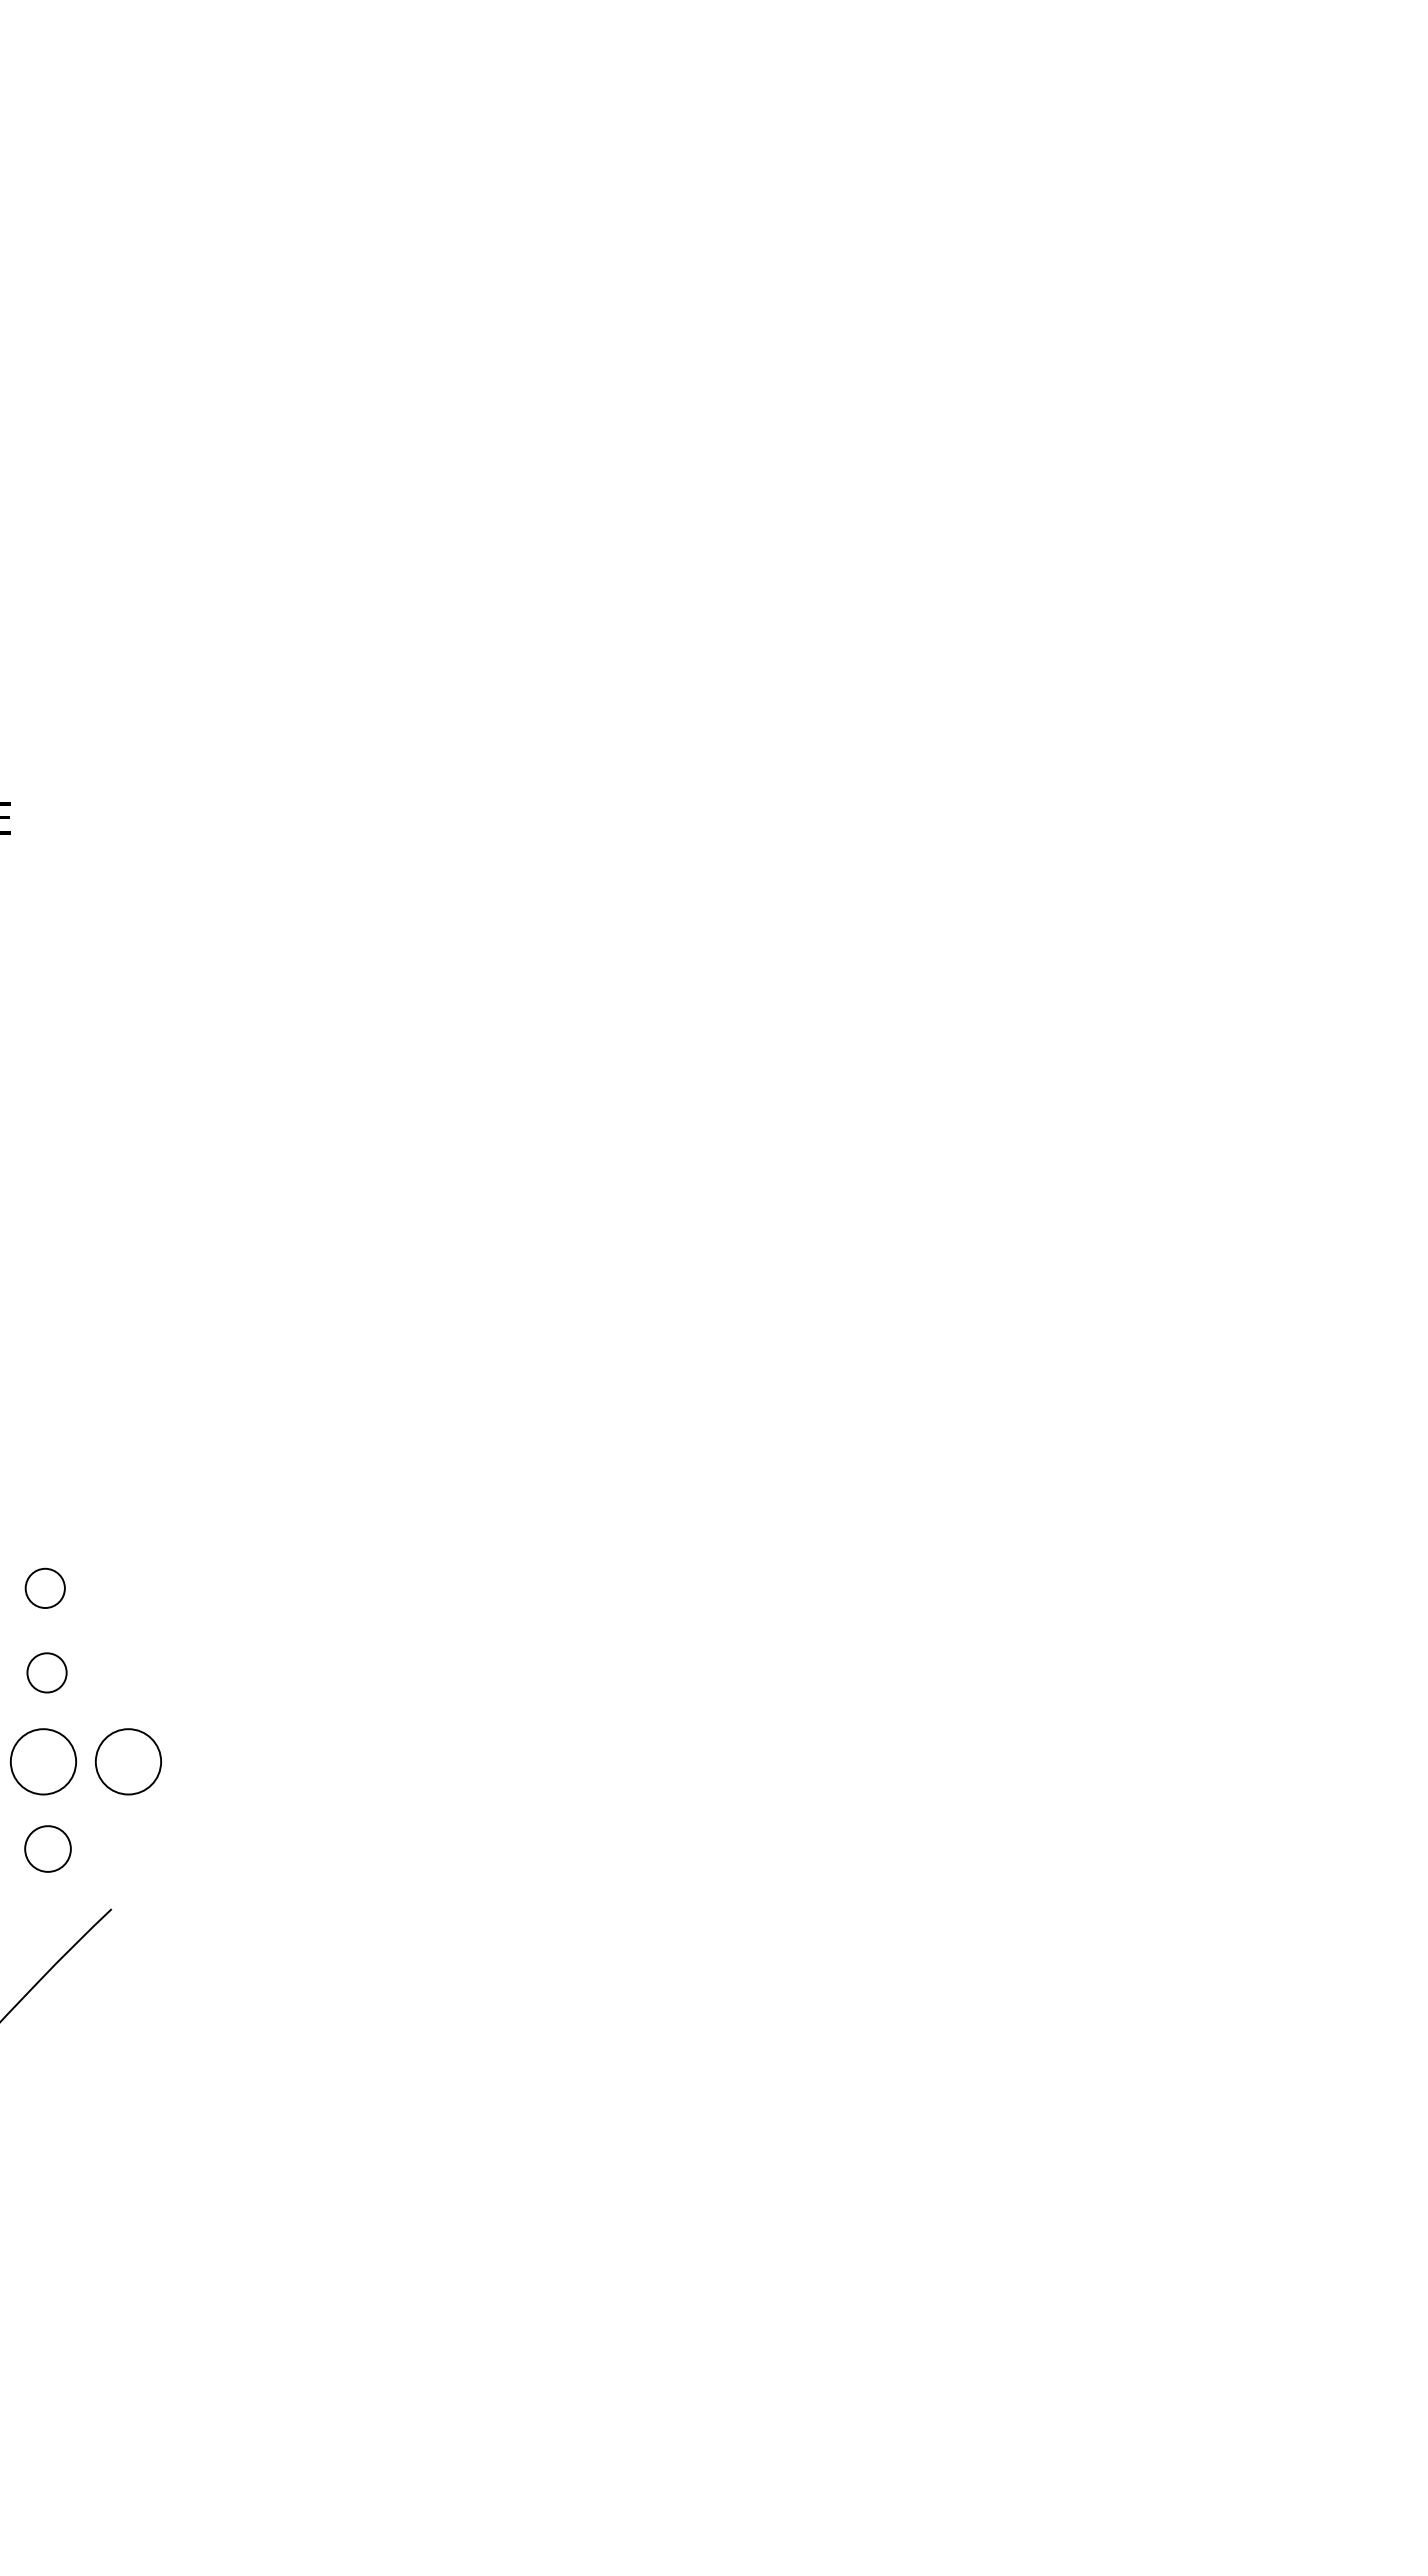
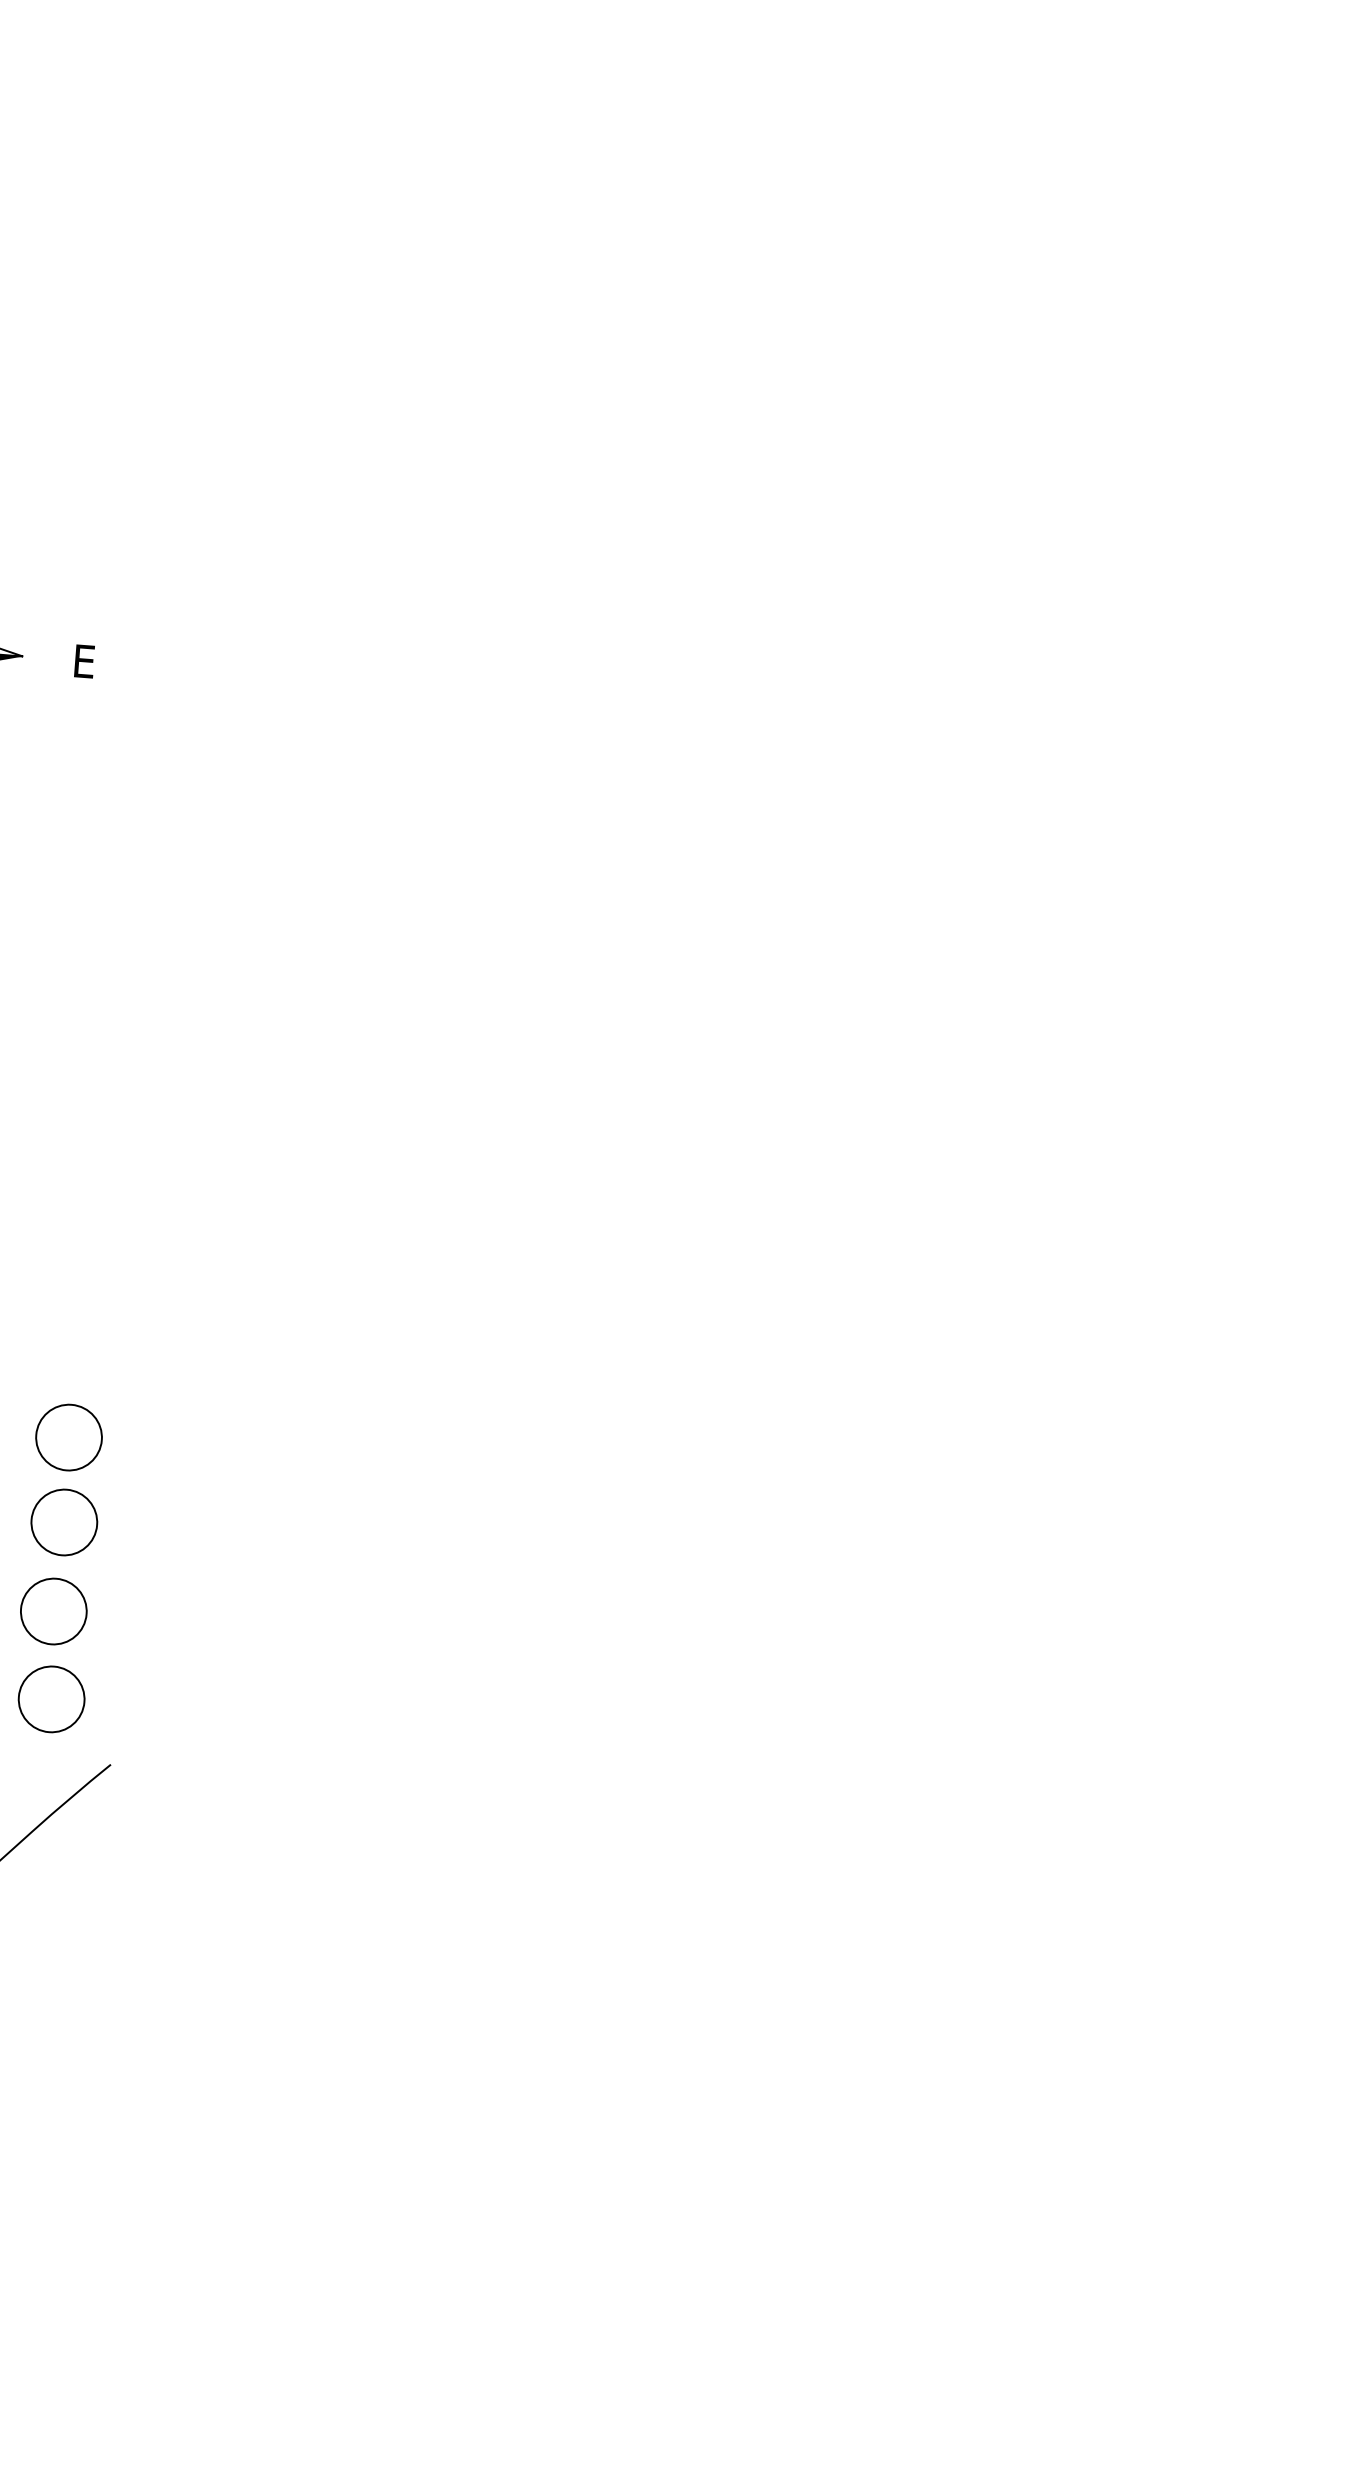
circle: (44, 1588) -> (68, 1437), size x1.67
circle: (46, 1672) -> (63, 1522), size x1.67
circle: (127, 1761) -> (138, 1617), removed
circle: (47, 1848) -> (51, 1698), size x1.43

